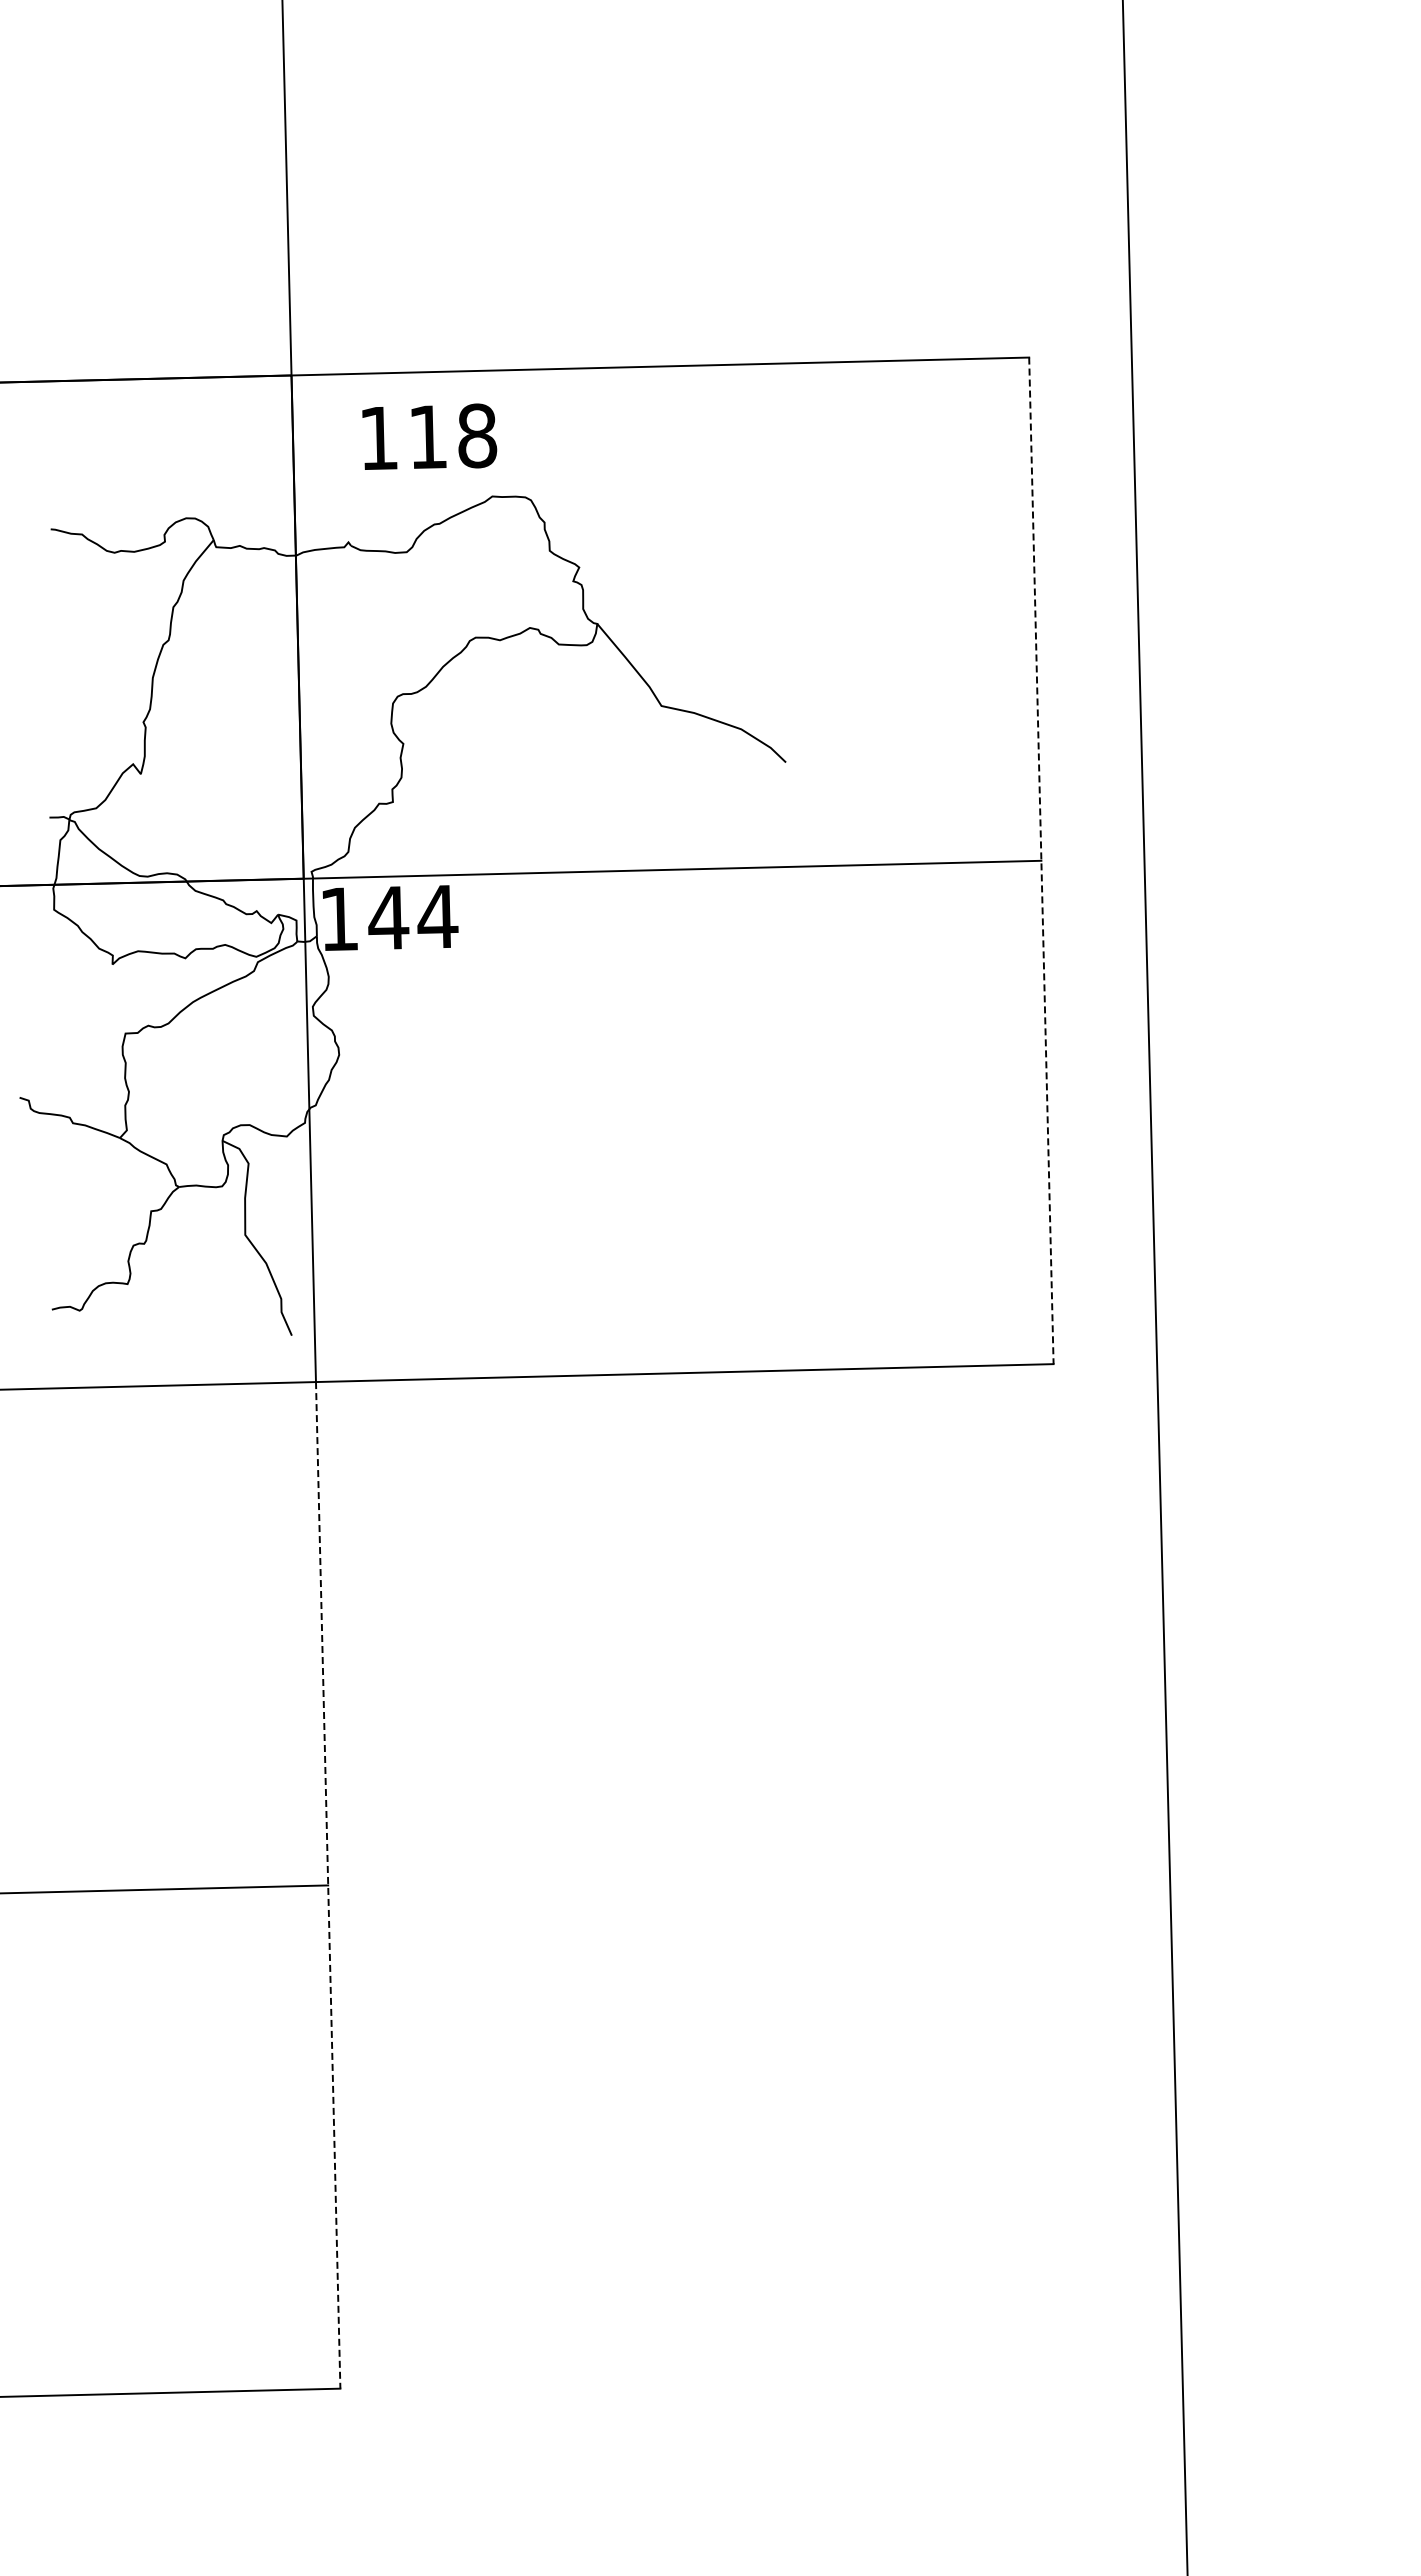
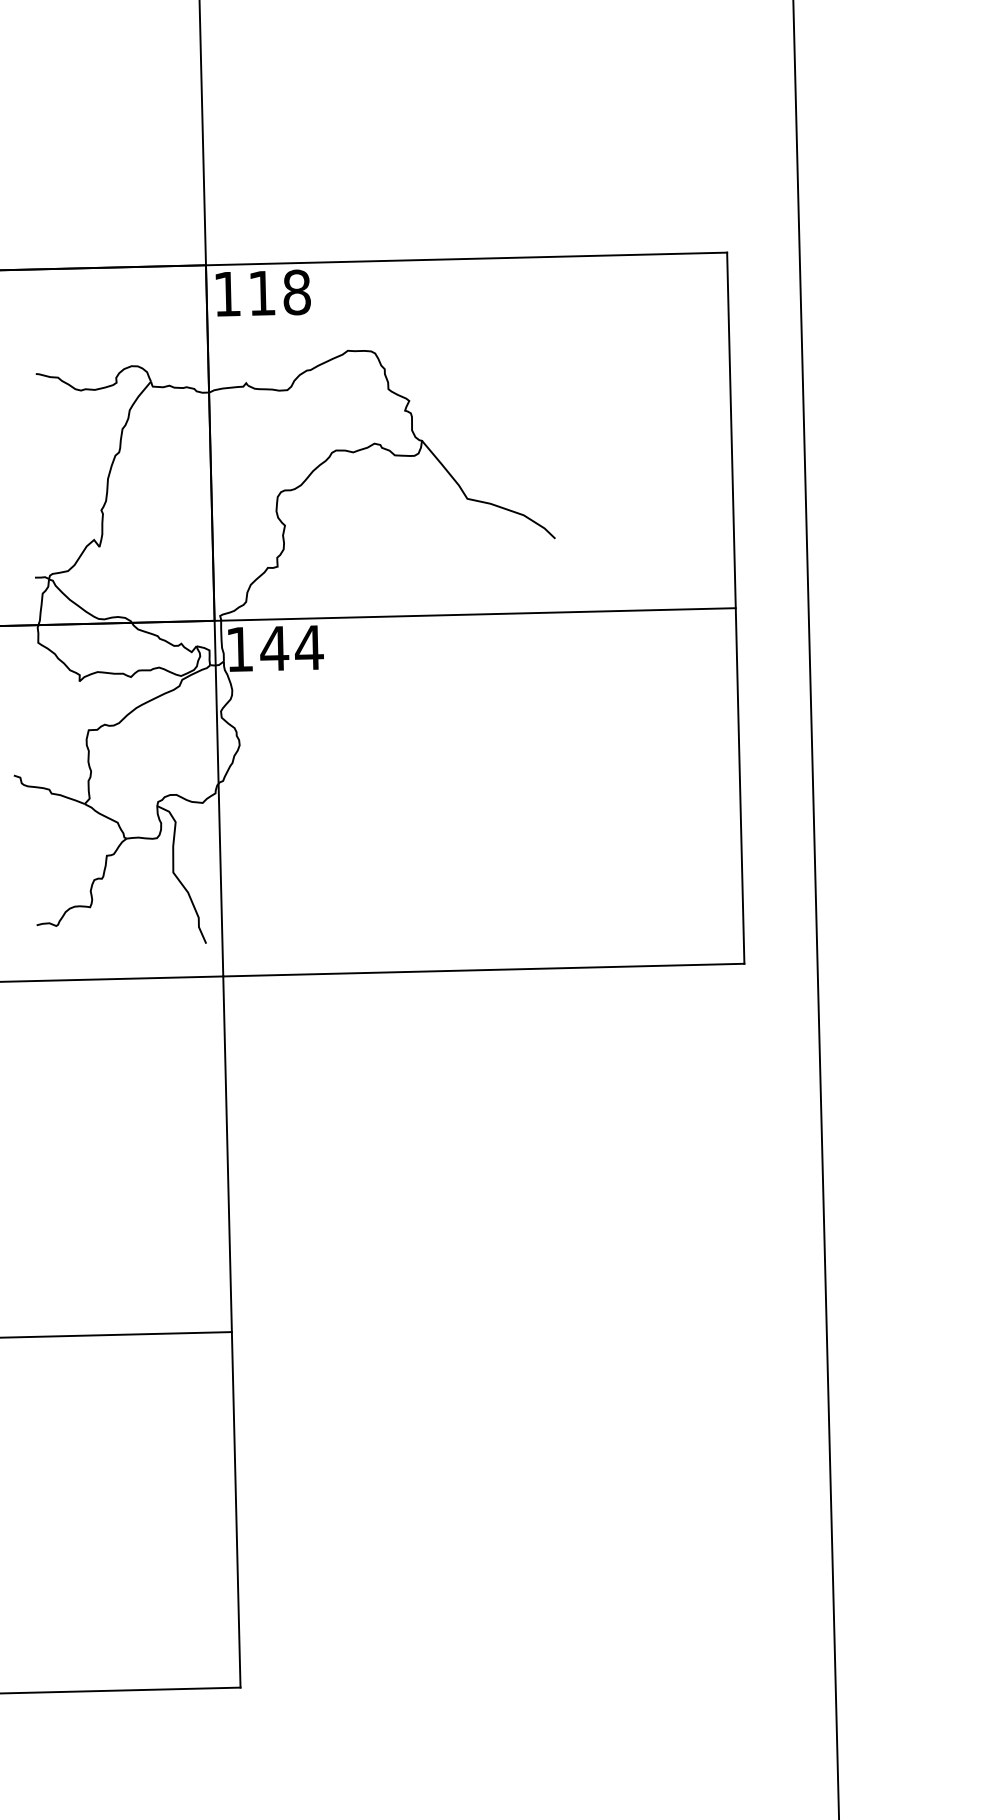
text: (429, 436) -> (263, 292), moved
line: (1041, 861) -> (735, 608), dashed -> solid
line: (328, 1885) -> (232, 1332), dashed -> solid

